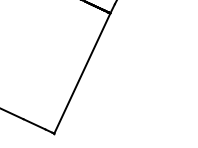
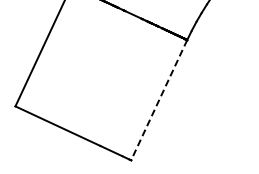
line: (82, 73) -> (159, 100), solid -> dashed

